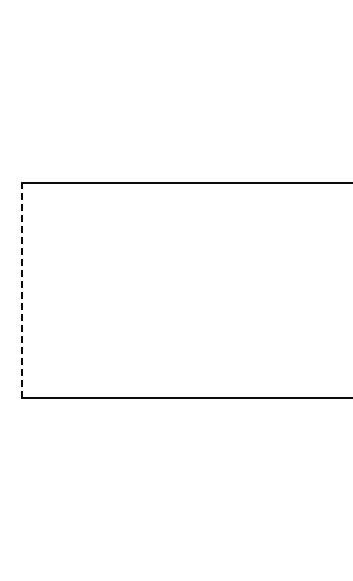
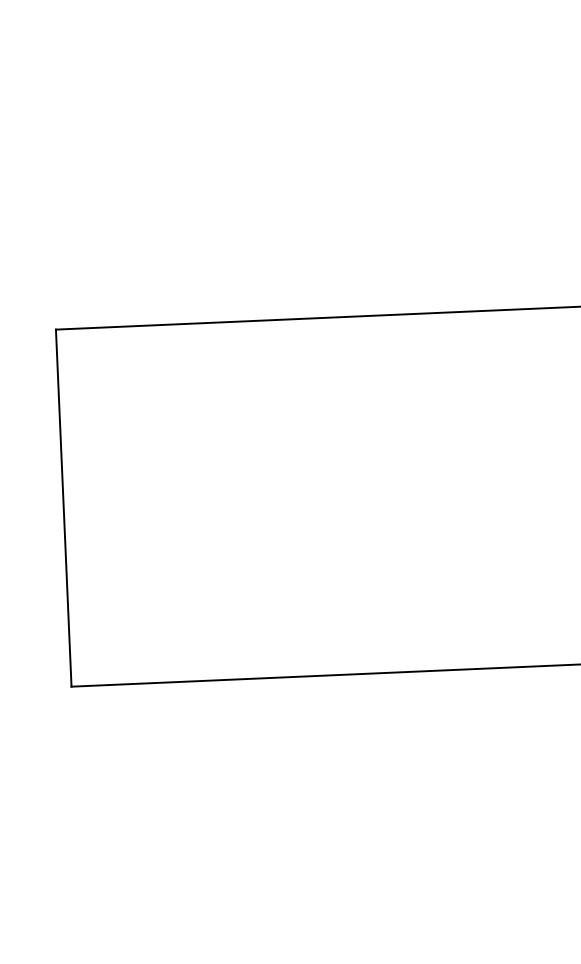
line: (22, 289) -> (63, 506), dashed -> solid

